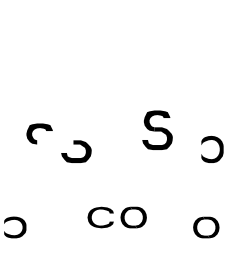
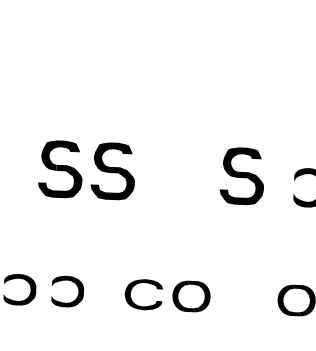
part: (157, 129) -> (242, 175), moved
fill: (75, 133) -> (112, 157), added
fill: (39, 151) -> (59, 181), added
part: (116, 217) -> (166, 295), moved
part: (55, 227) -> (78, 292), added

